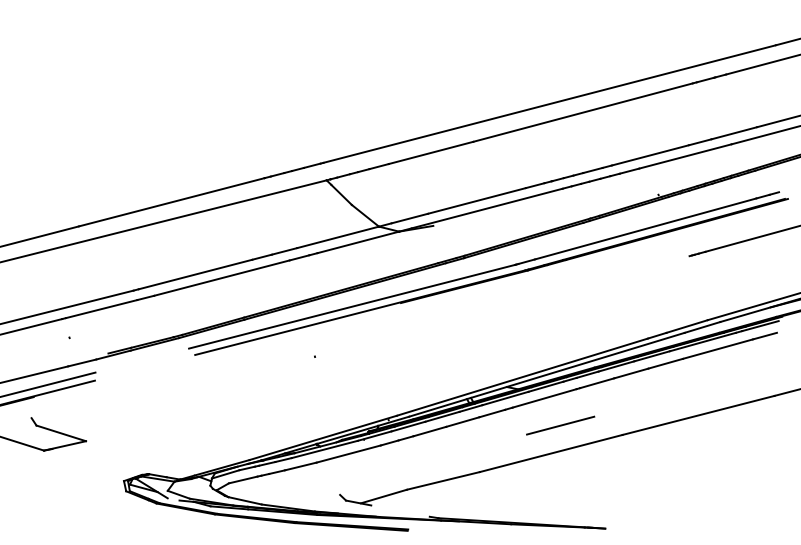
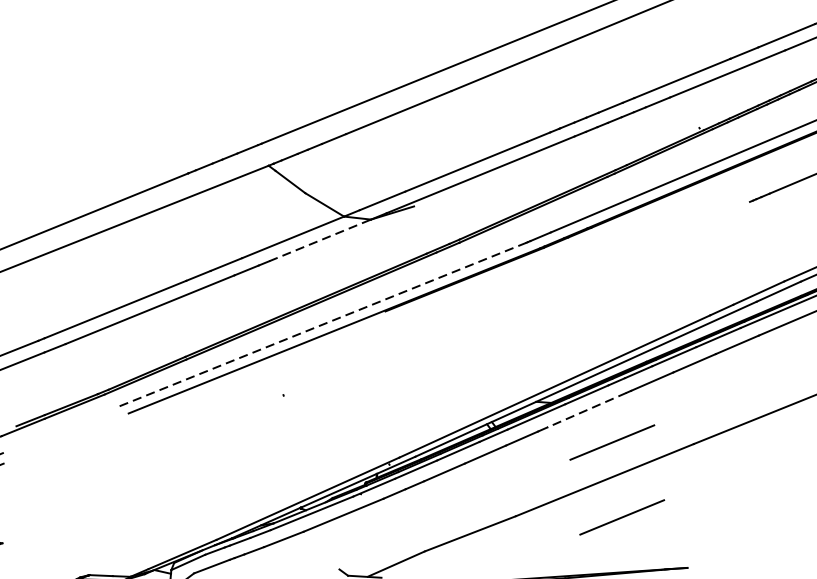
line: (358, 242) -> (320, 240), solid -> dashed
line: (352, 306) -> (323, 324), solid -> dashed
line: (544, 398) -> (586, 410), solid -> dashed
line: (560, 483) -> (621, 517), added

